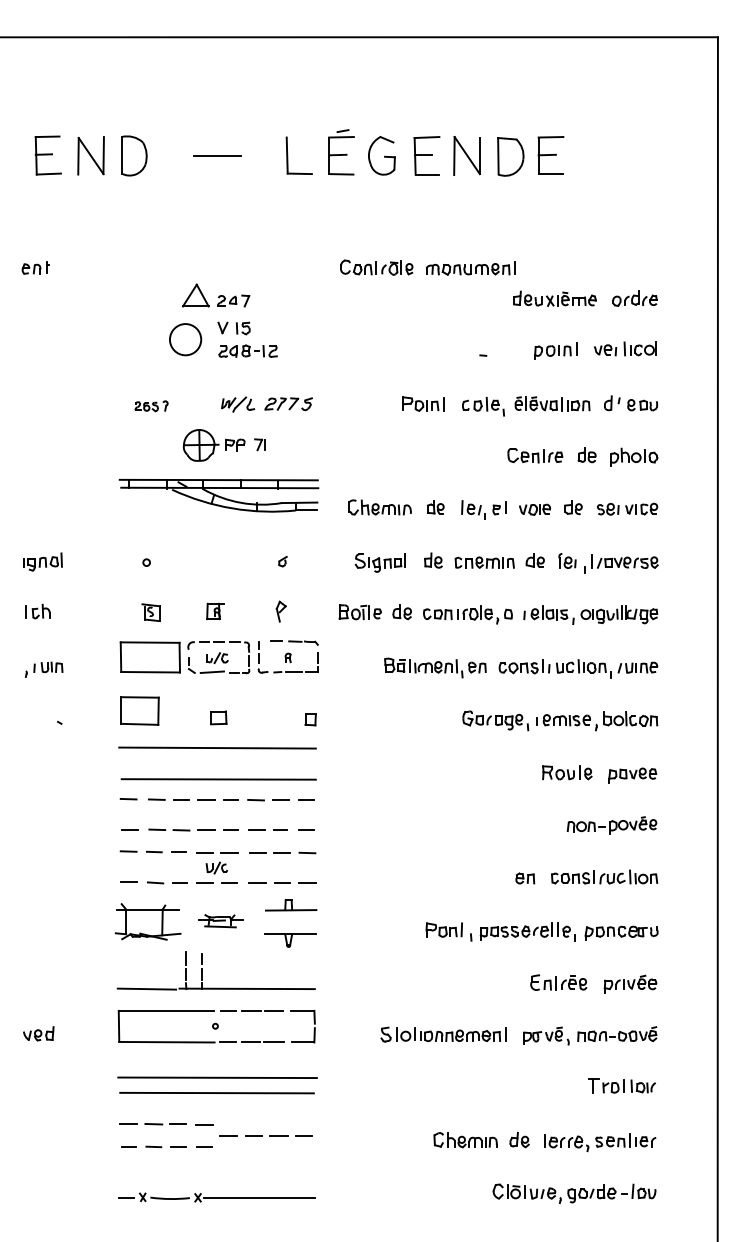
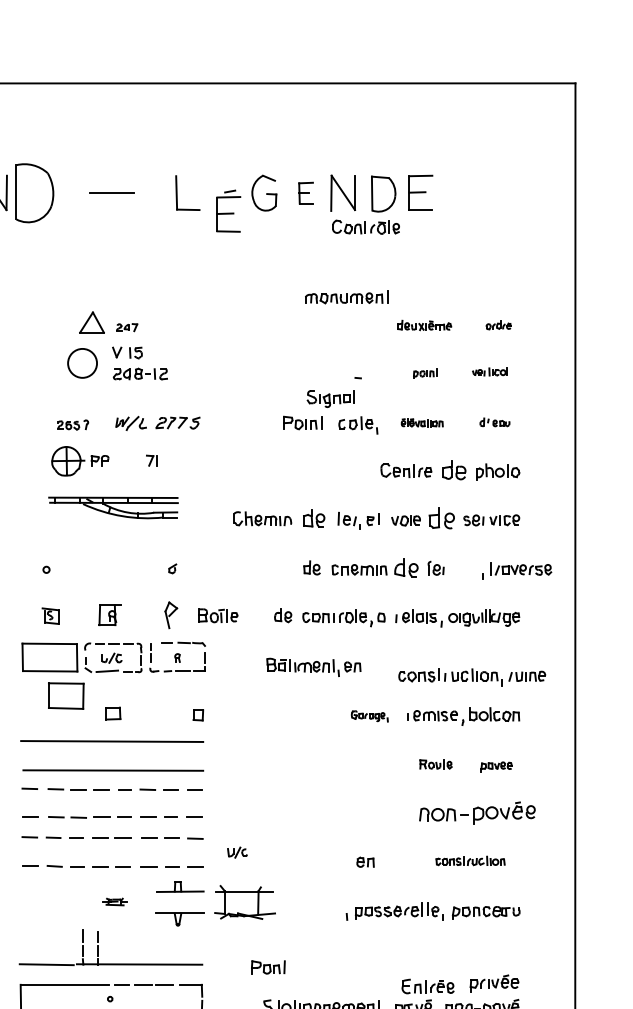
part: (341, 152) -> (228, 211), moved
part: (134, 155) -> (35, 192), size x1.6
part: (426, 155) -> (305, 192), size x0.6
part: (376, 267) -> (365, 227), moved
part: (554, 298) -> (424, 325), size x0.7
part: (634, 298) -> (498, 325), size x0.6
part: (233, 300) -> (126, 327), size x0.7
part: (625, 348) -> (489, 371), size x0.6
part: (555, 350) -> (425, 373), size x0.6
part: (552, 403) -> (422, 422), size x0.6
part: (630, 403) -> (494, 422), size x0.6
part: (151, 406) -> (73, 425), moved
part: (213, 445) -> (79, 461), moved
part: (586, 455) -> (453, 470), size x1.4
part: (218, 495) -> (113, 507), size x0.7
part: (435, 507) -> (313, 518), size x1.4
part: (573, 507) -> (441, 518), size x1.6
part: (534, 560) -> (405, 567), size x1.4
part: (379, 562) -> (329, 398), moved
part: (621, 563) -> (517, 570), moved
part: (215, 610) -> (110, 614), size x1.4
part: (280, 611) -> (170, 615), size x1.4
part: (359, 612) -> (217, 615), moved
part: (578, 668) -> (472, 677), moved
part: (139, 710) -> (65, 695), moved
part: (495, 720) -> (369, 715), size x0.6
part: (567, 772) -> (436, 764), size x0.7
part: (632, 775) -> (496, 766), size x0.7
part: (611, 825) -> (476, 813), size x1.4
part: (216, 867) -> (237, 852), moved
part: (604, 876) -> (470, 860), size x0.7
part: (525, 878) -> (365, 862), moved
part: (147, 921) -> (244, 902), moved
part: (220, 921) -> (114, 902), size x0.6
part: (443, 929) -> (267, 966), moved
part: (558, 982) -> (427, 986), moved
part: (630, 983) -> (494, 982), moved

